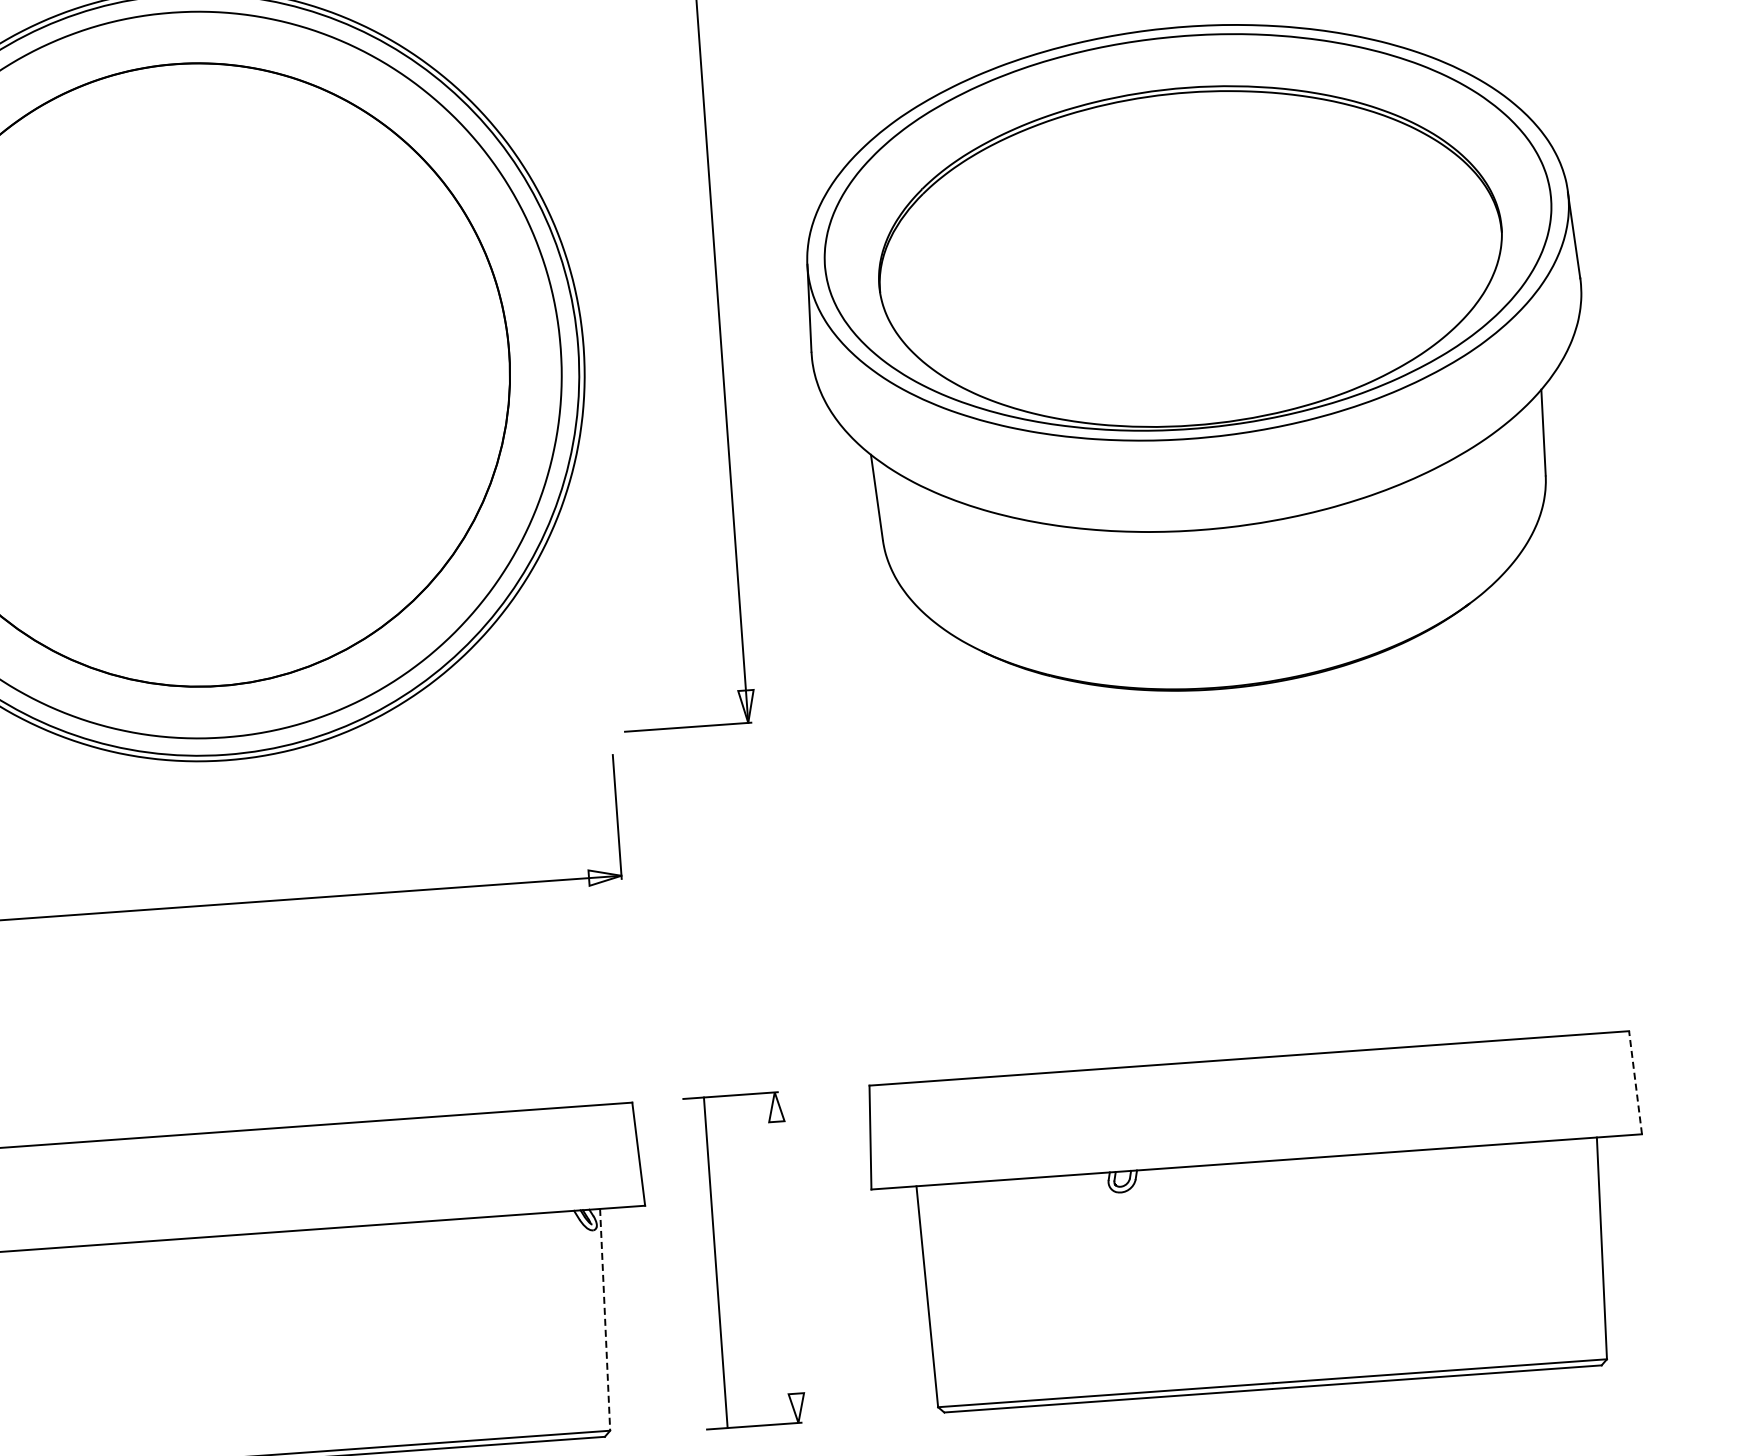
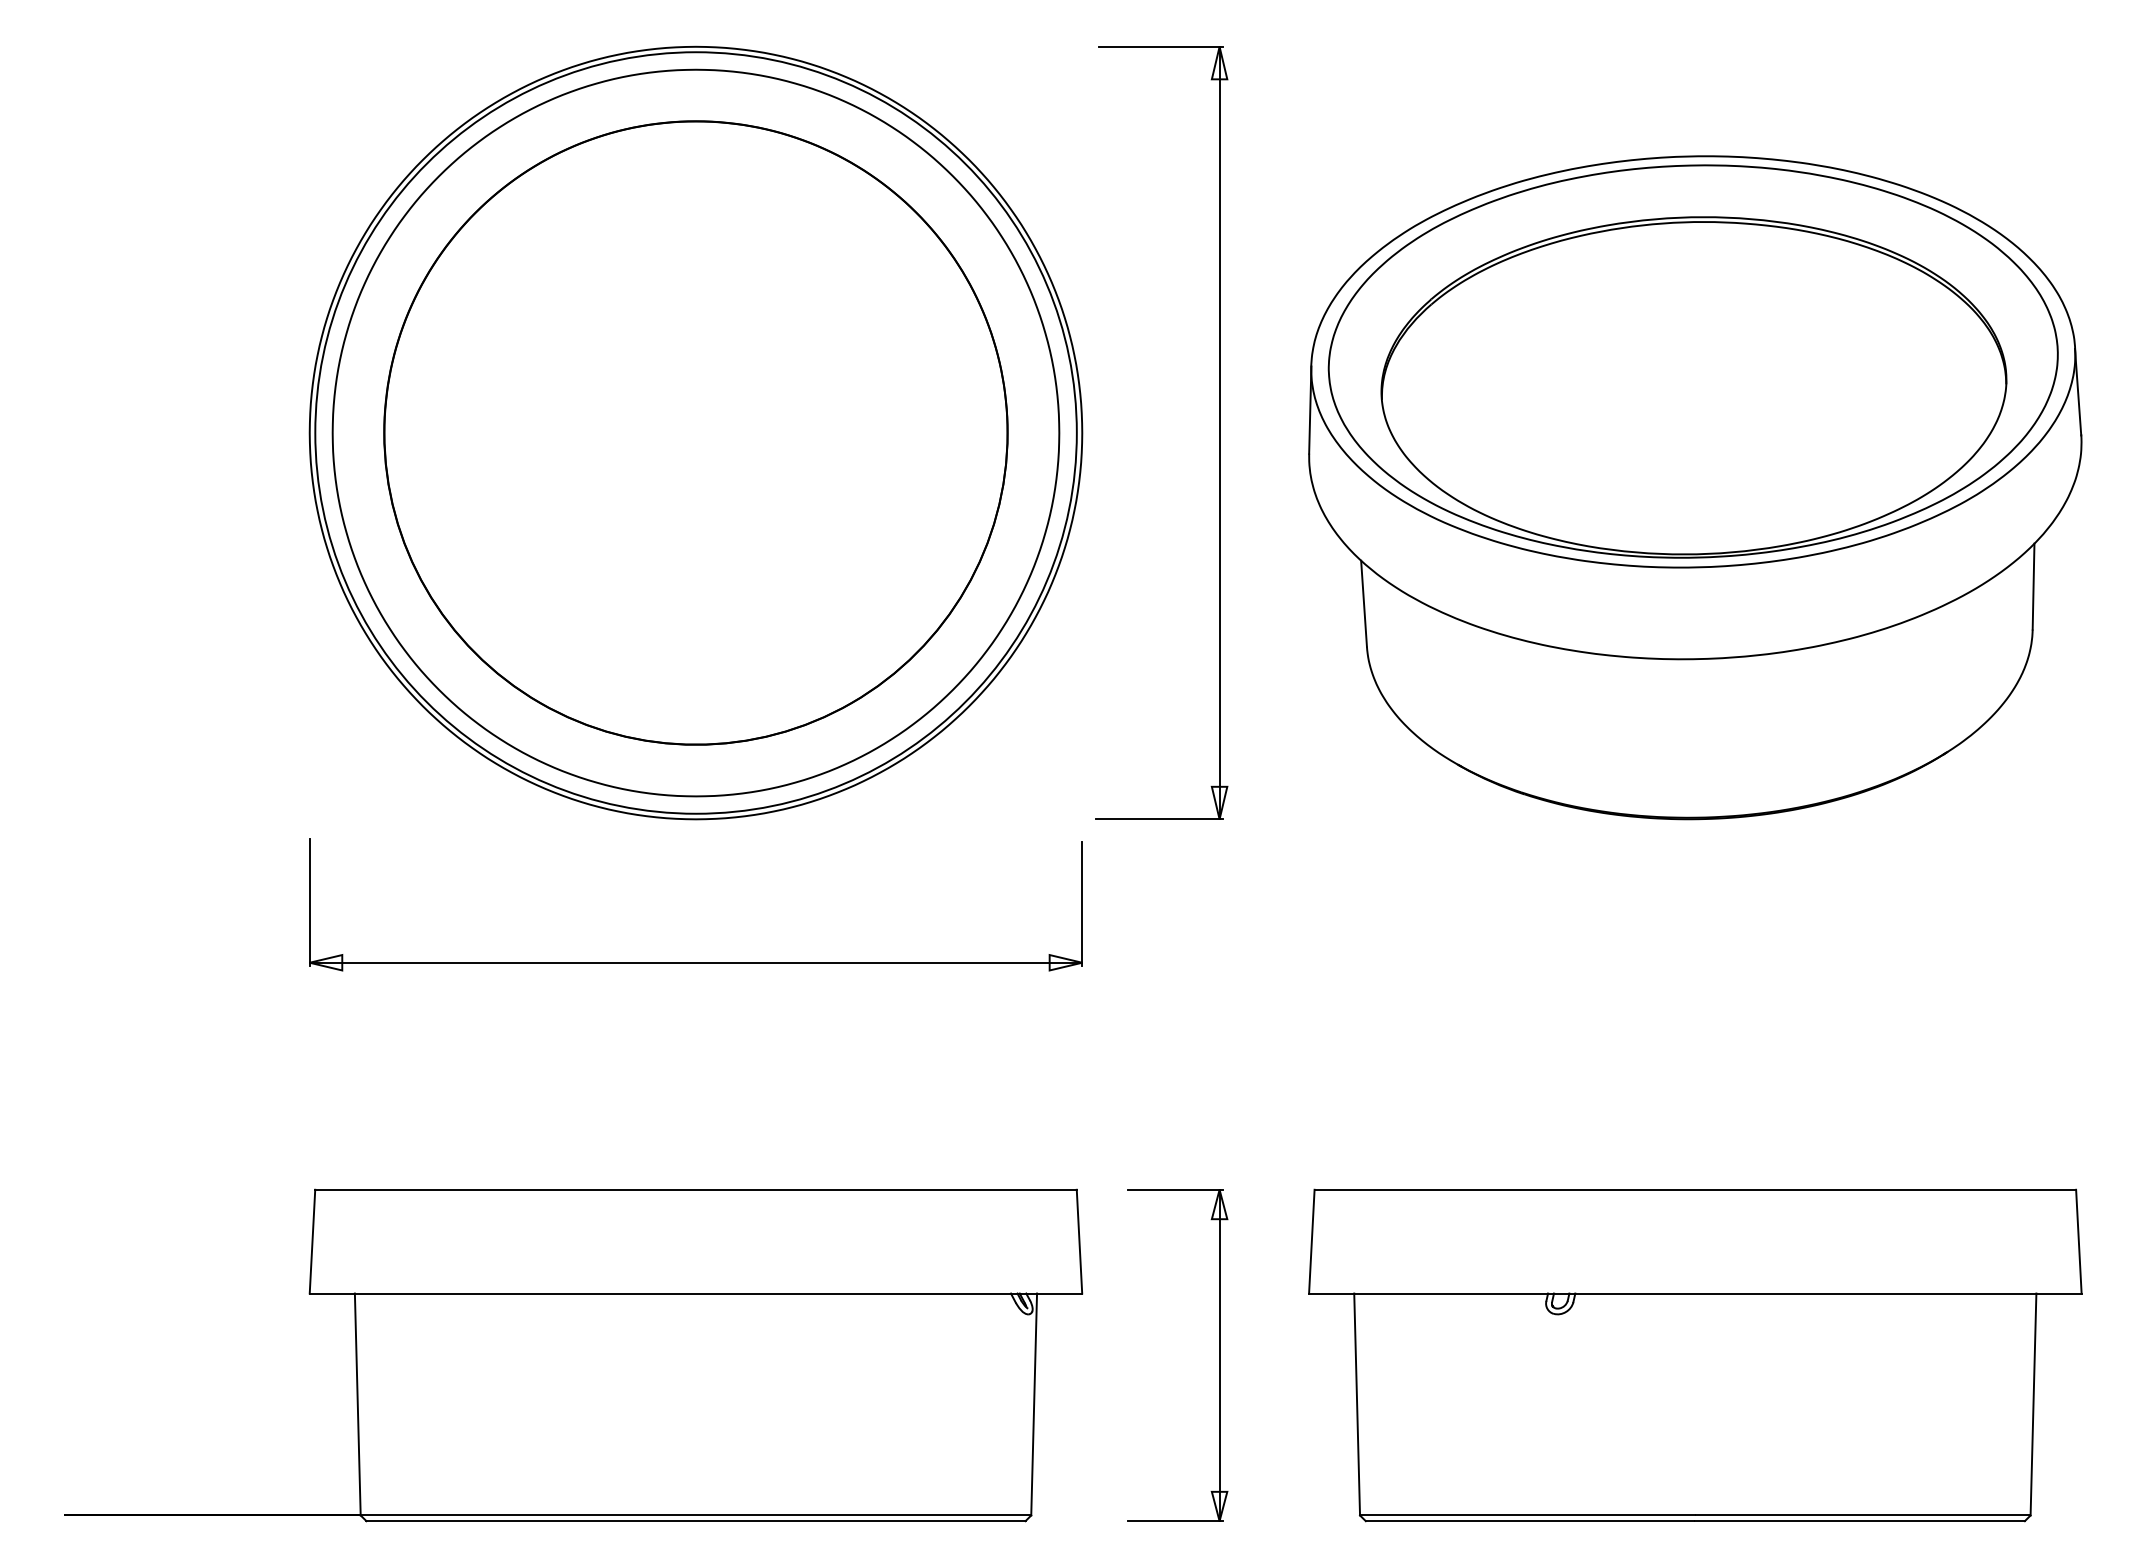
line: (1635, 1082) -> (2078, 1241), dashed -> solid
line: (715, 1262) -> (1219, 1355), moved
line: (605, 1319) -> (1034, 1404), dashed -> solid

